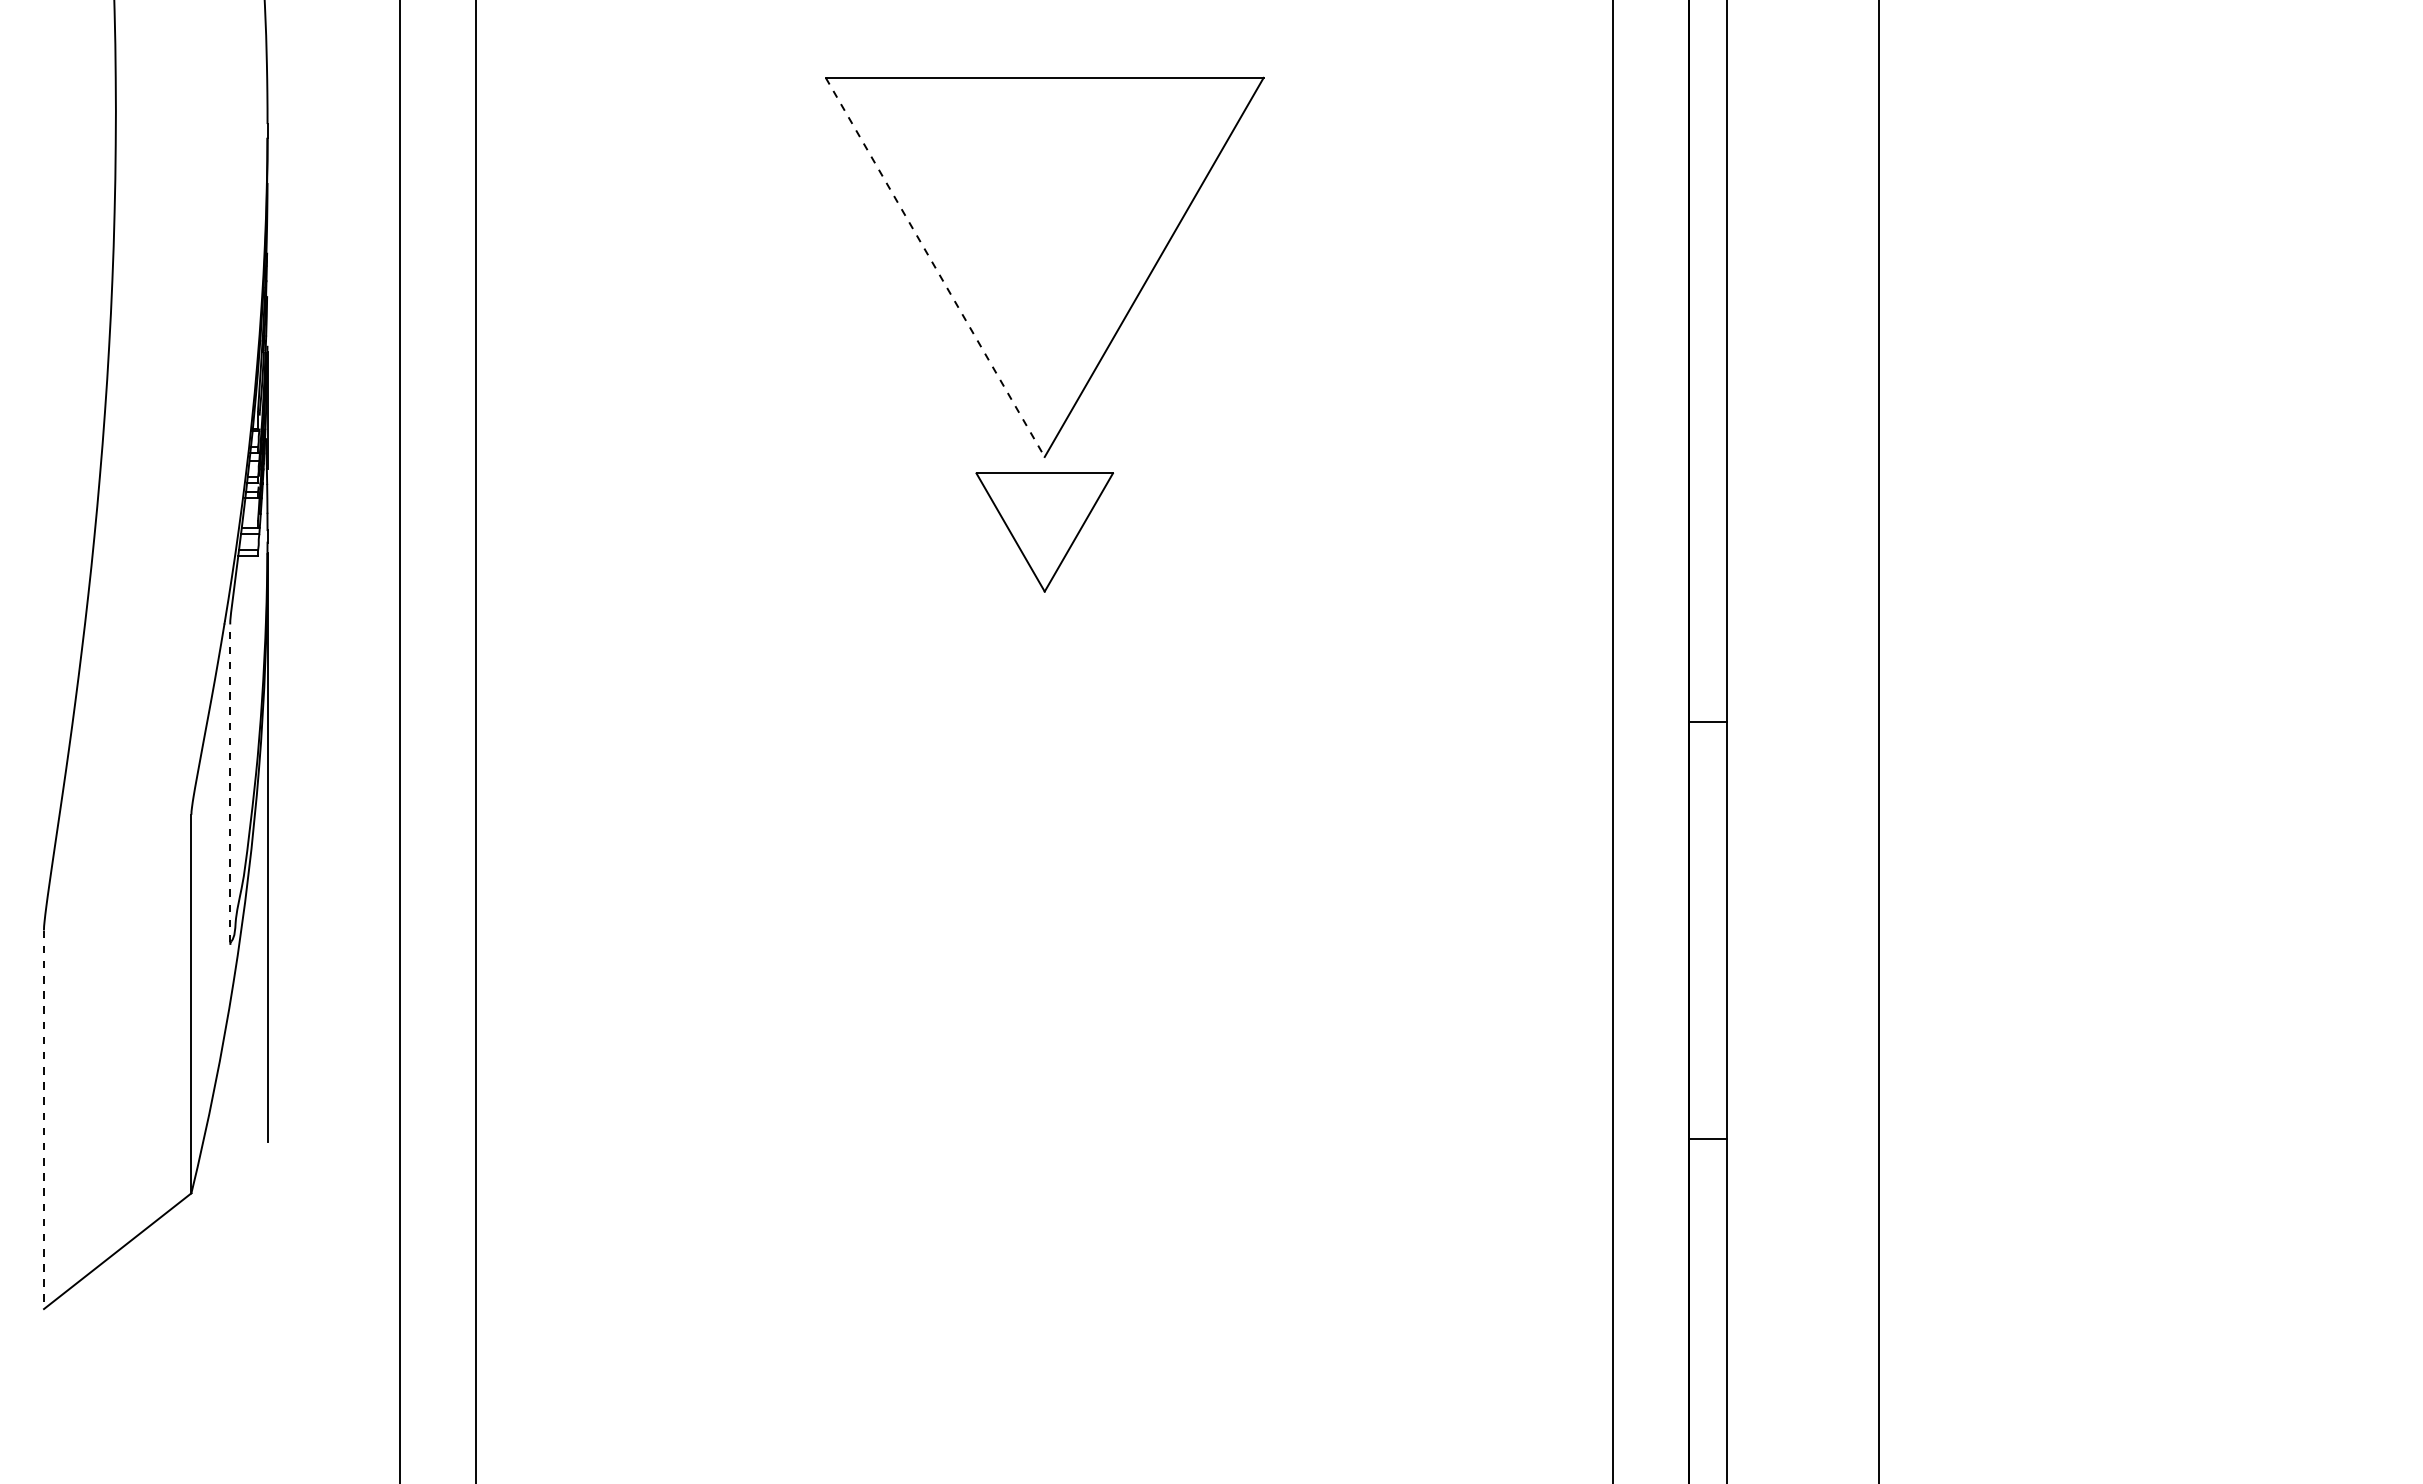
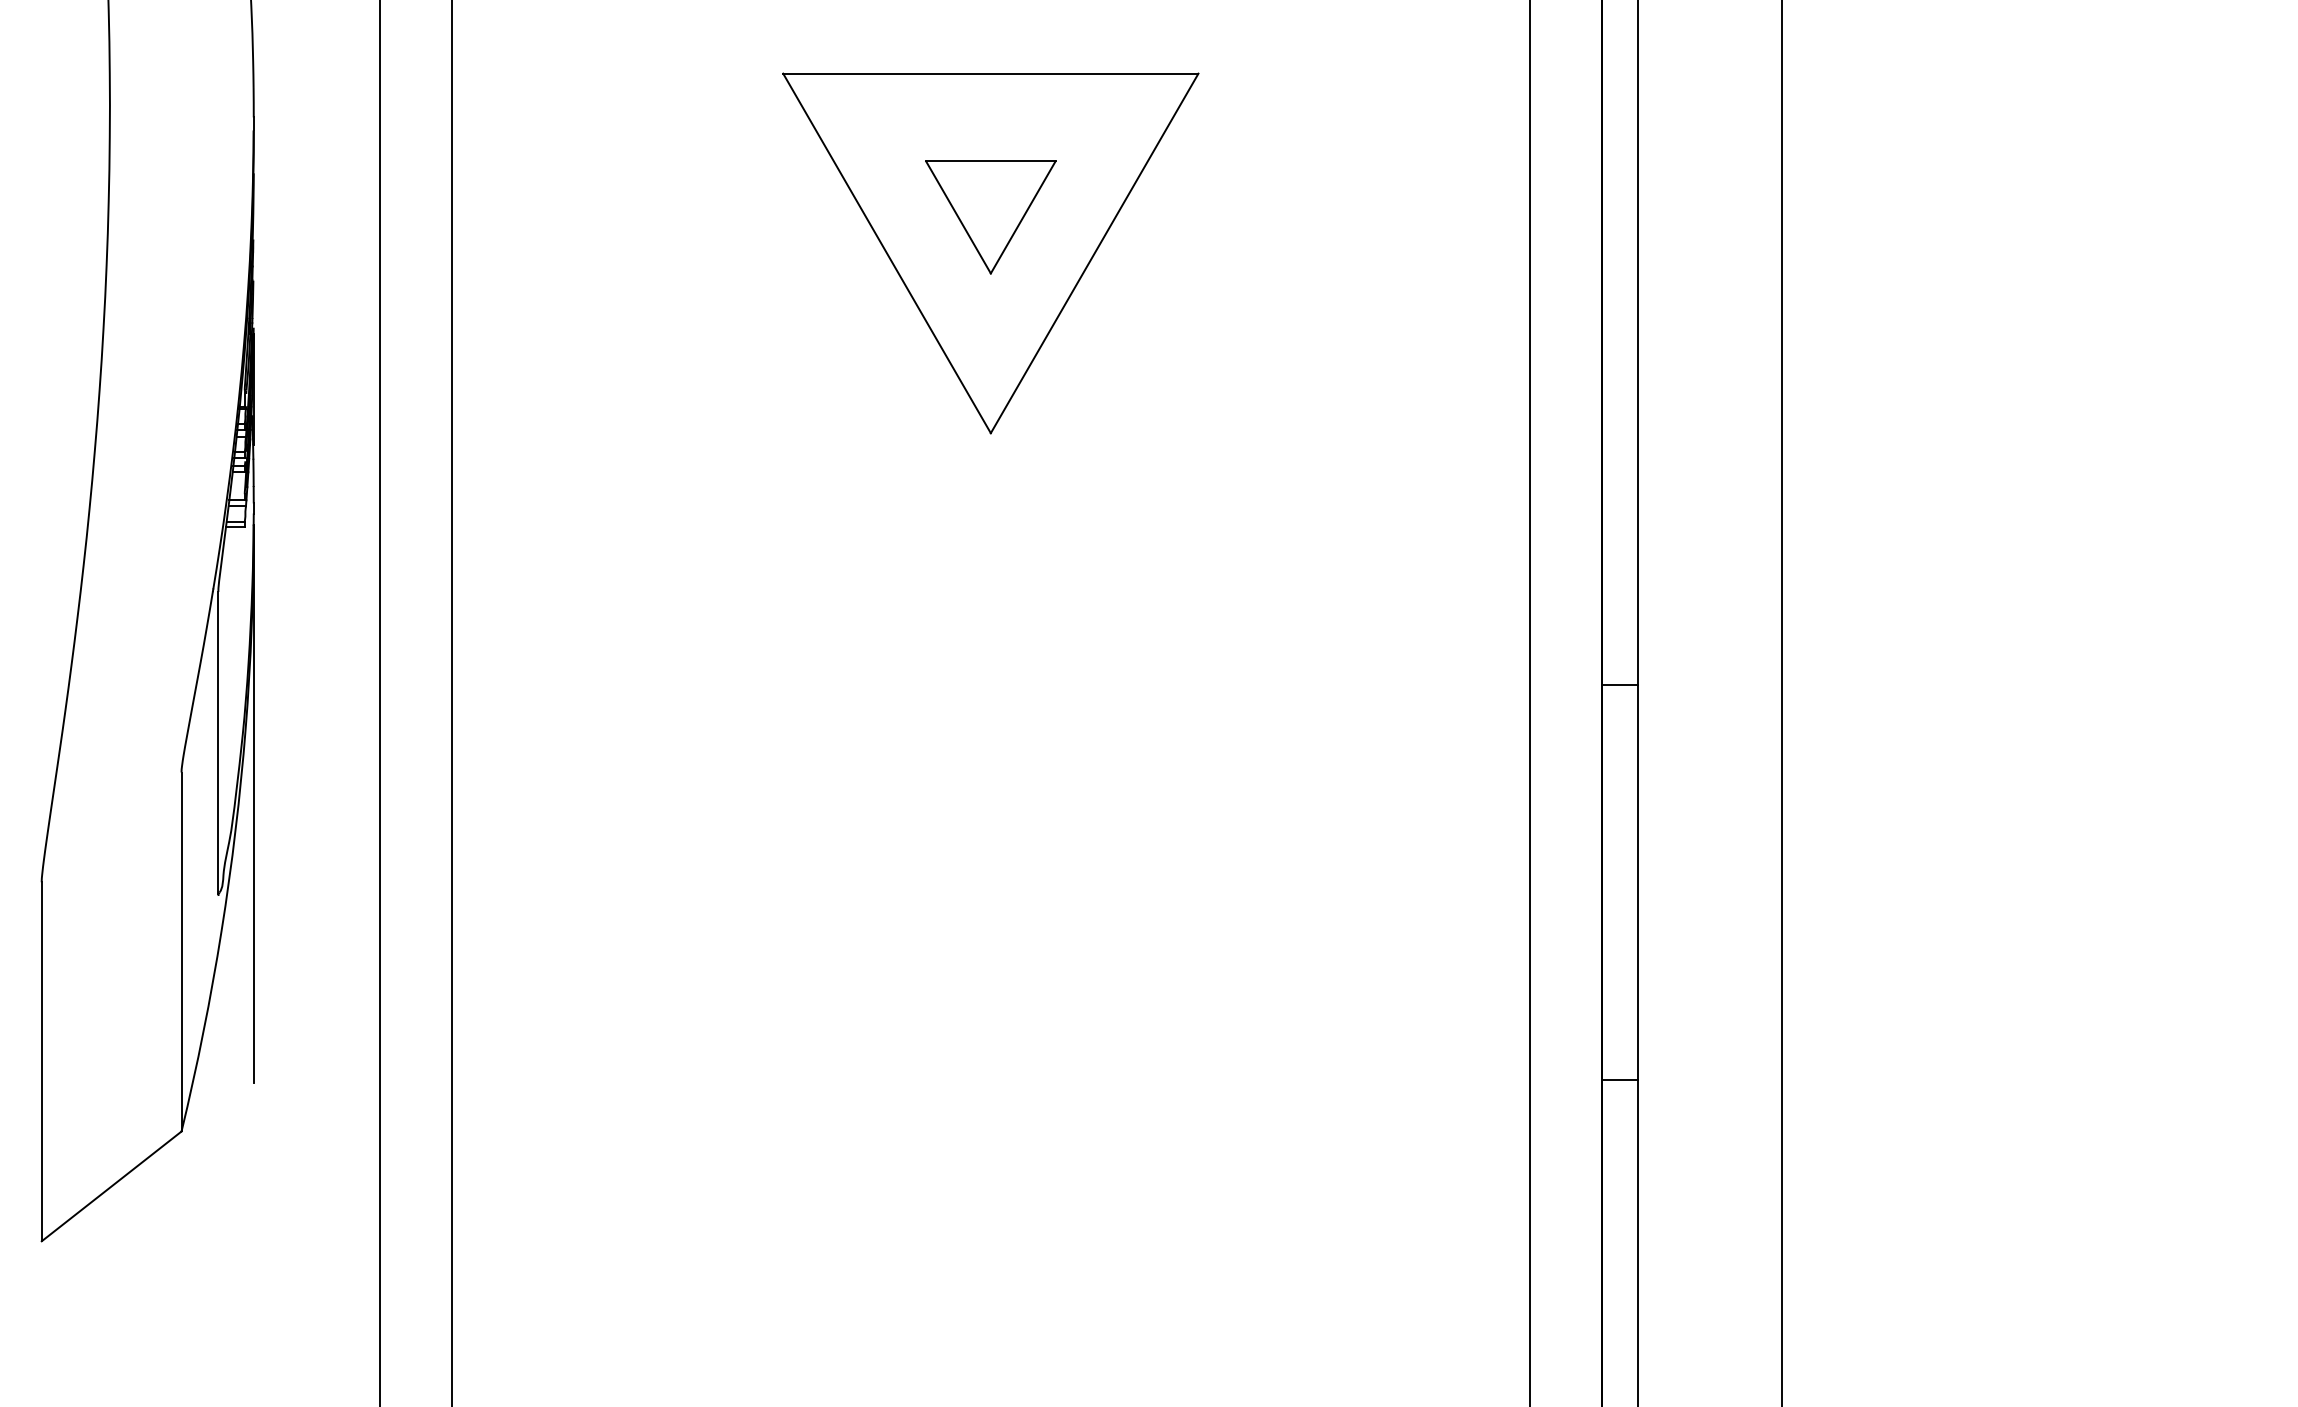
line: (935, 267) -> (887, 253), dashed -> solid
part: (1044, 532) -> (990, 217), moved
line: (230, 782) -> (218, 741), dashed -> solid
line: (43, 1120) -> (41, 1062), dashed -> solid

